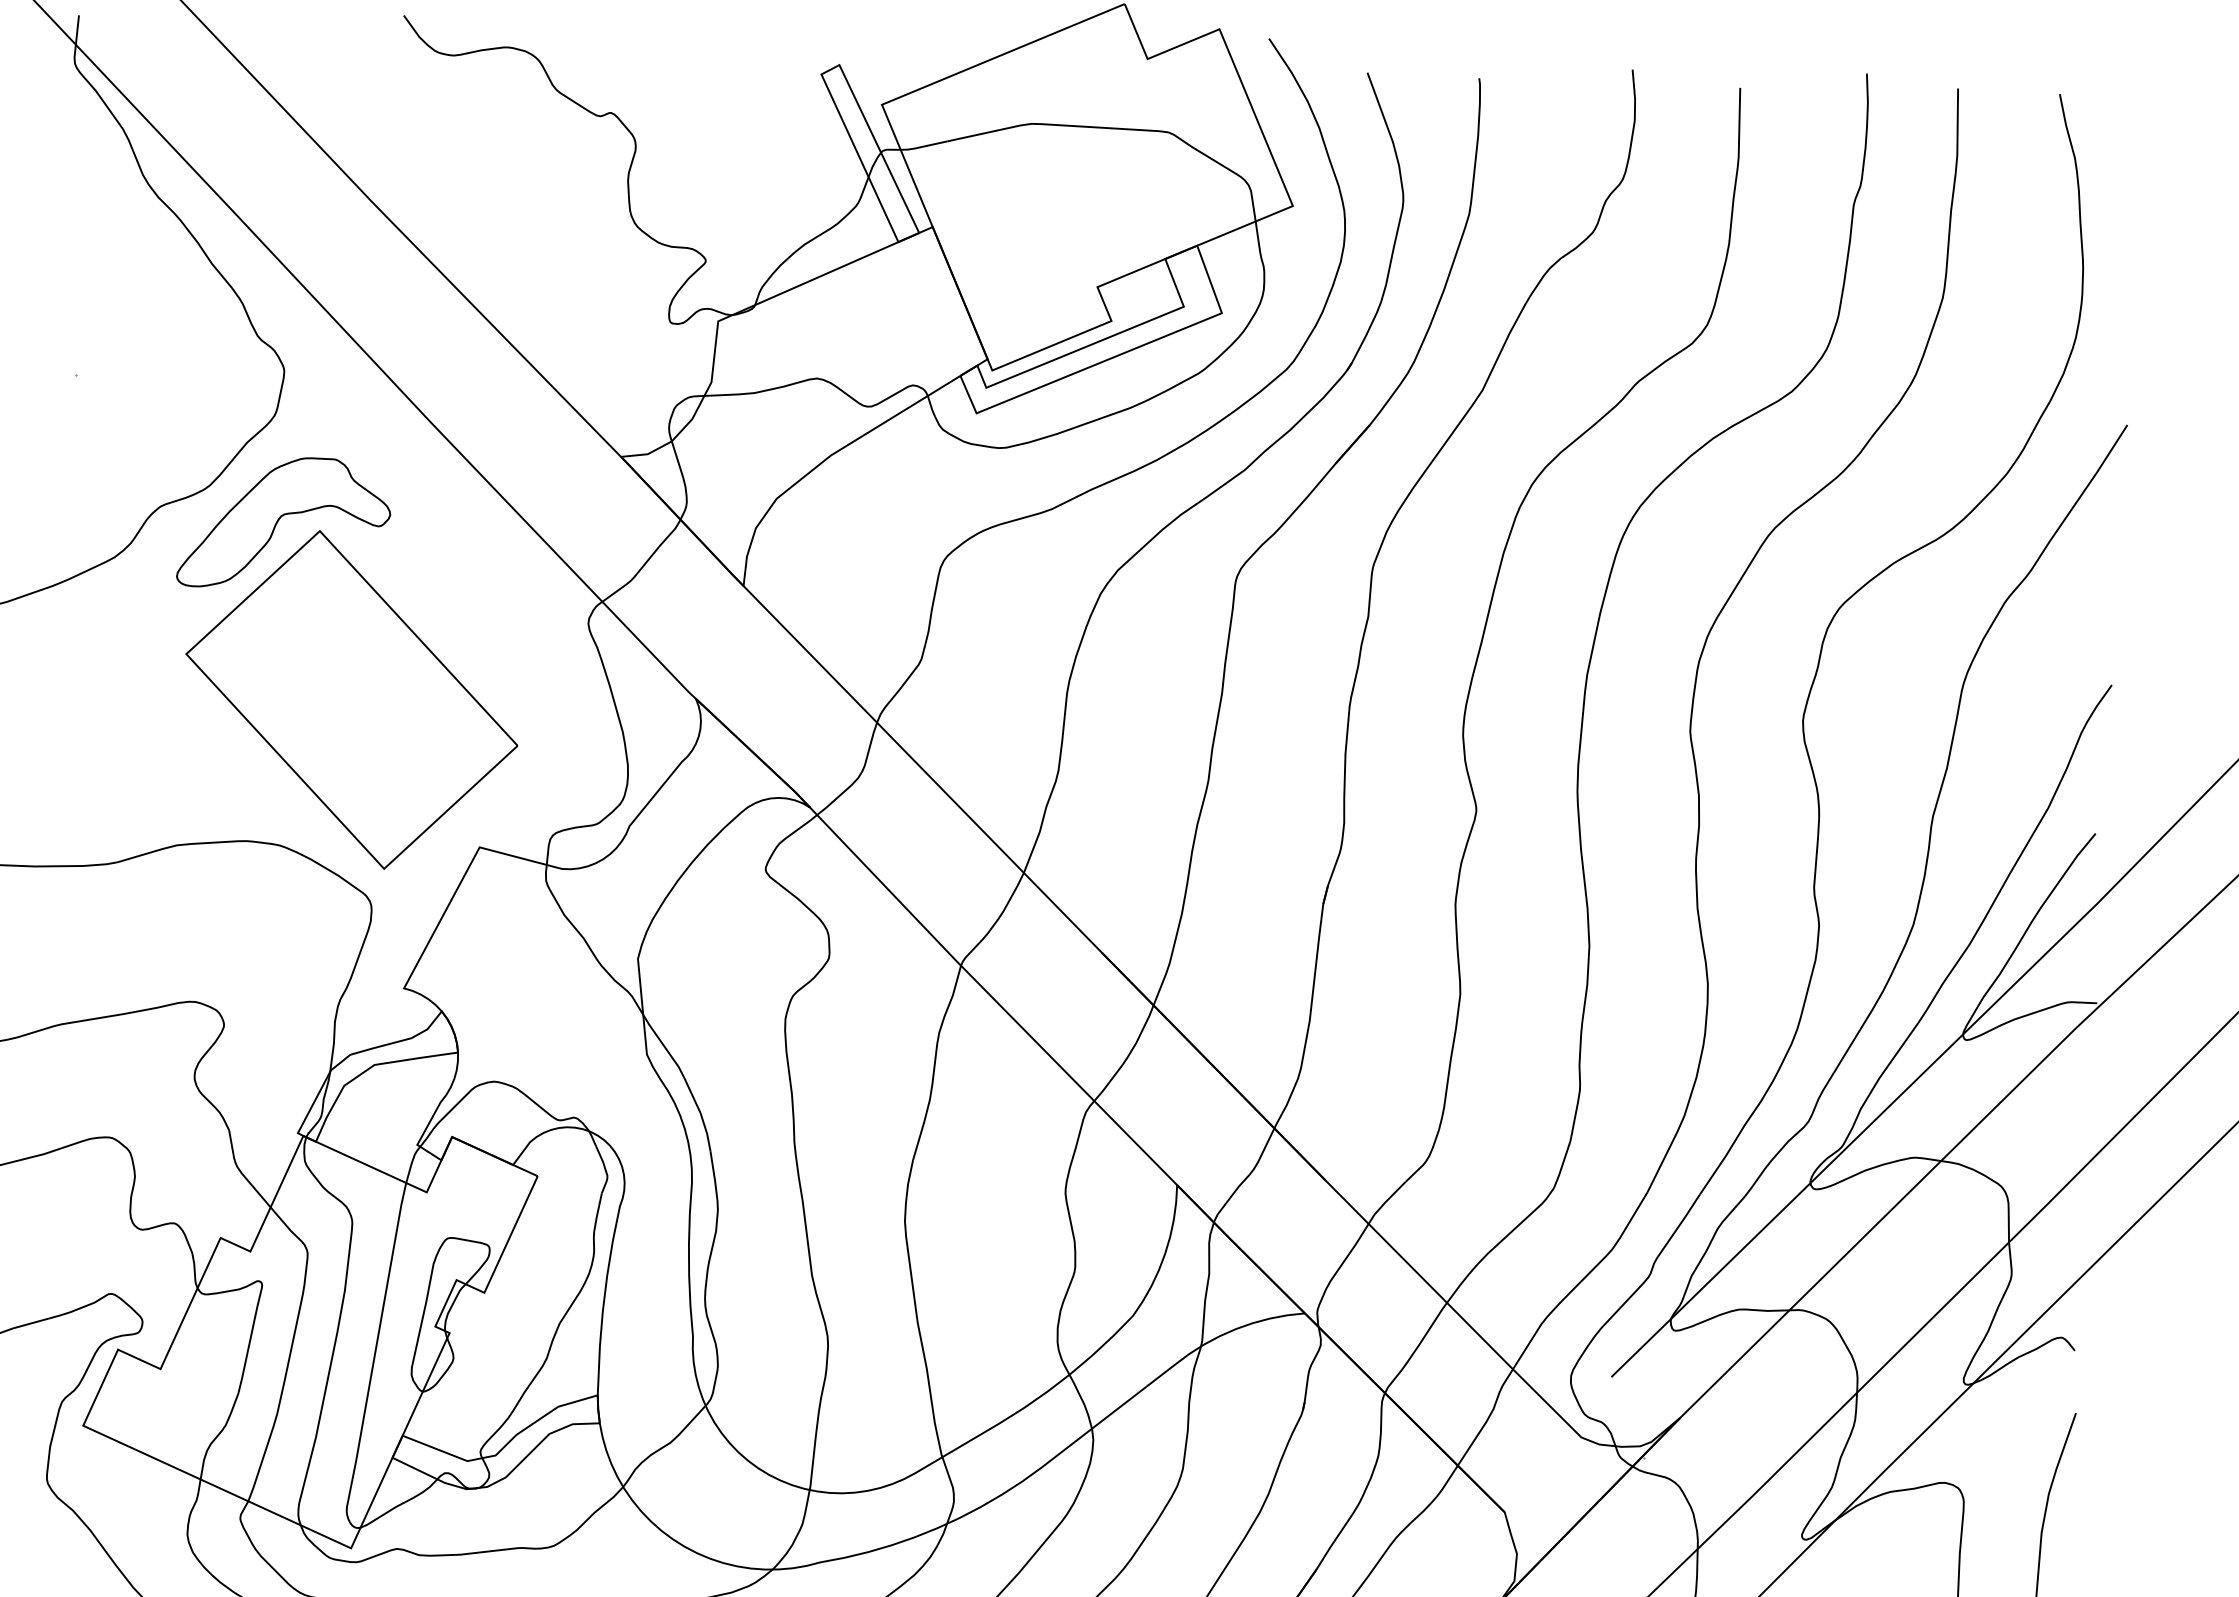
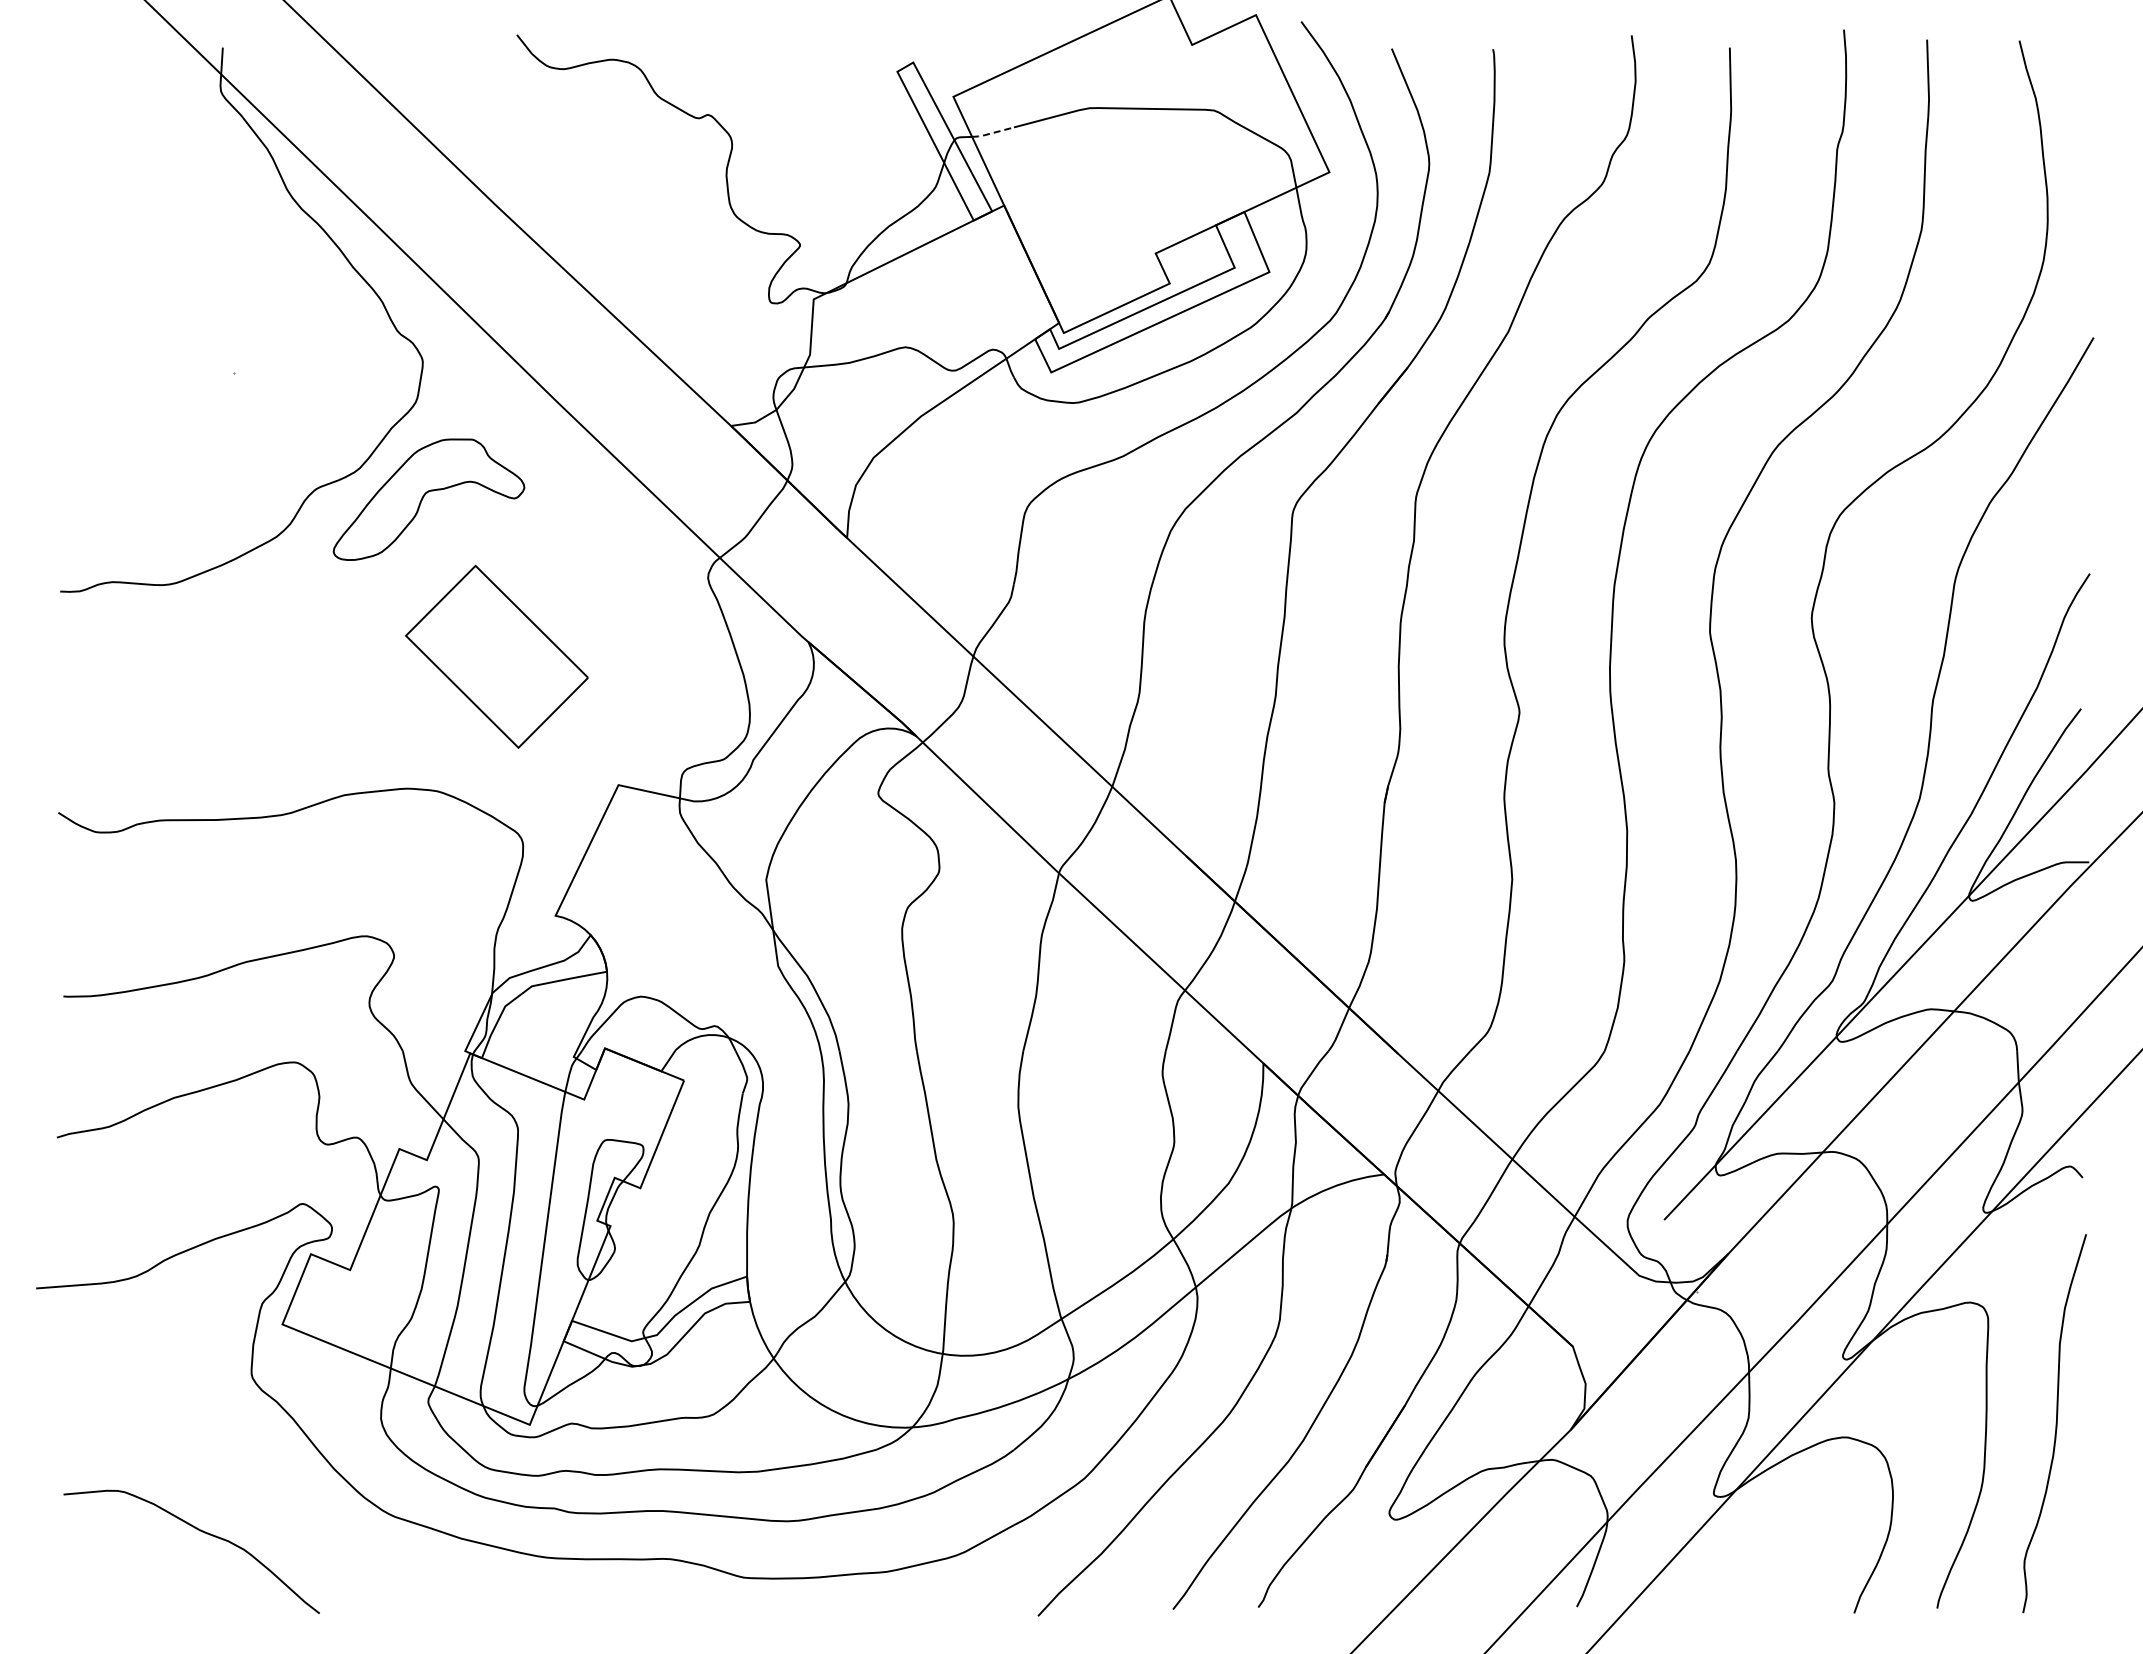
line: (923, 147) -> (992, 133), solid -> dashed
part: (351, 699) -> (496, 656), size x0.6

